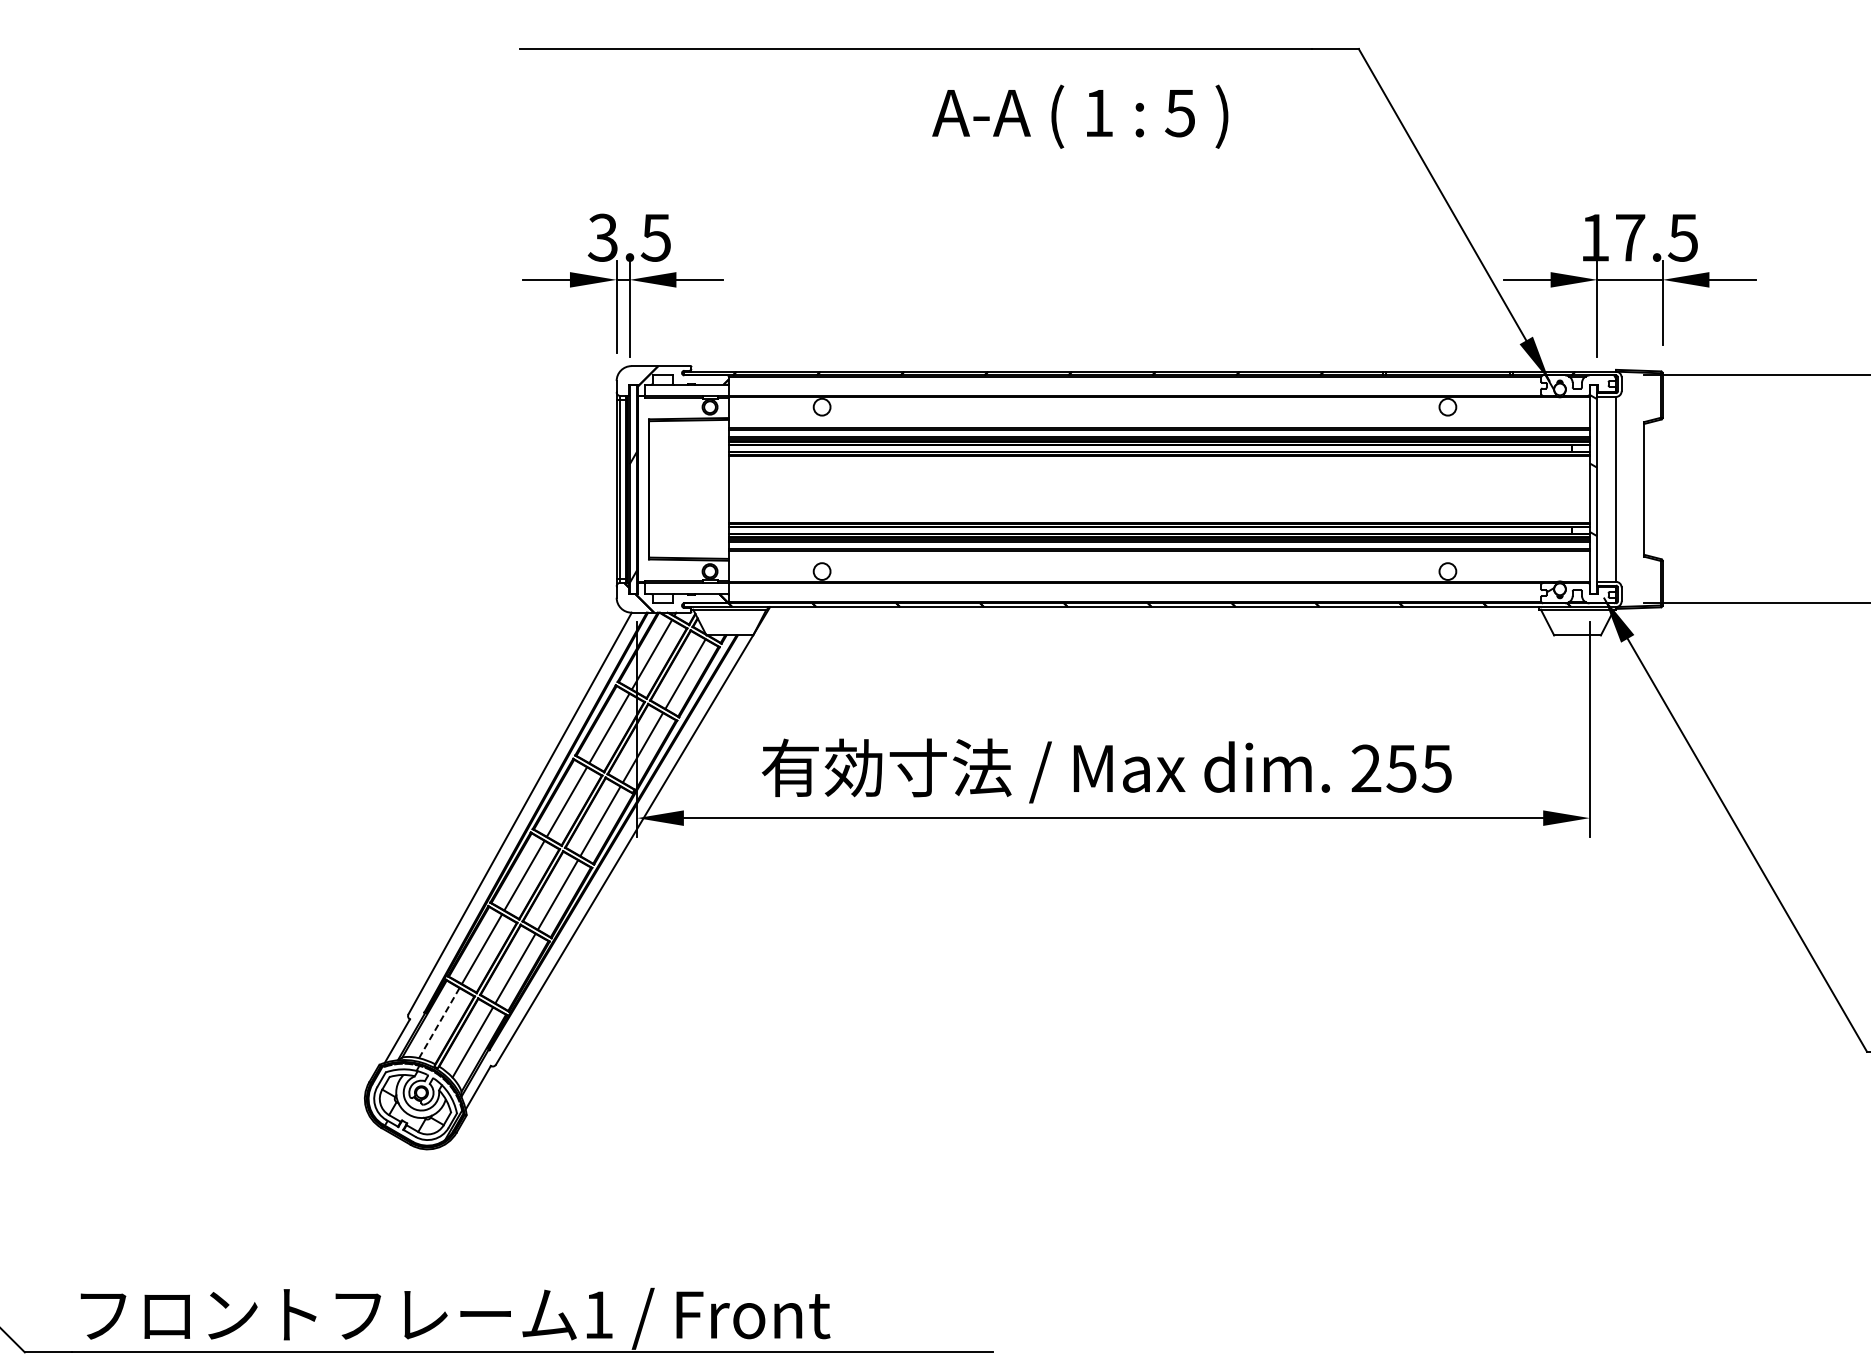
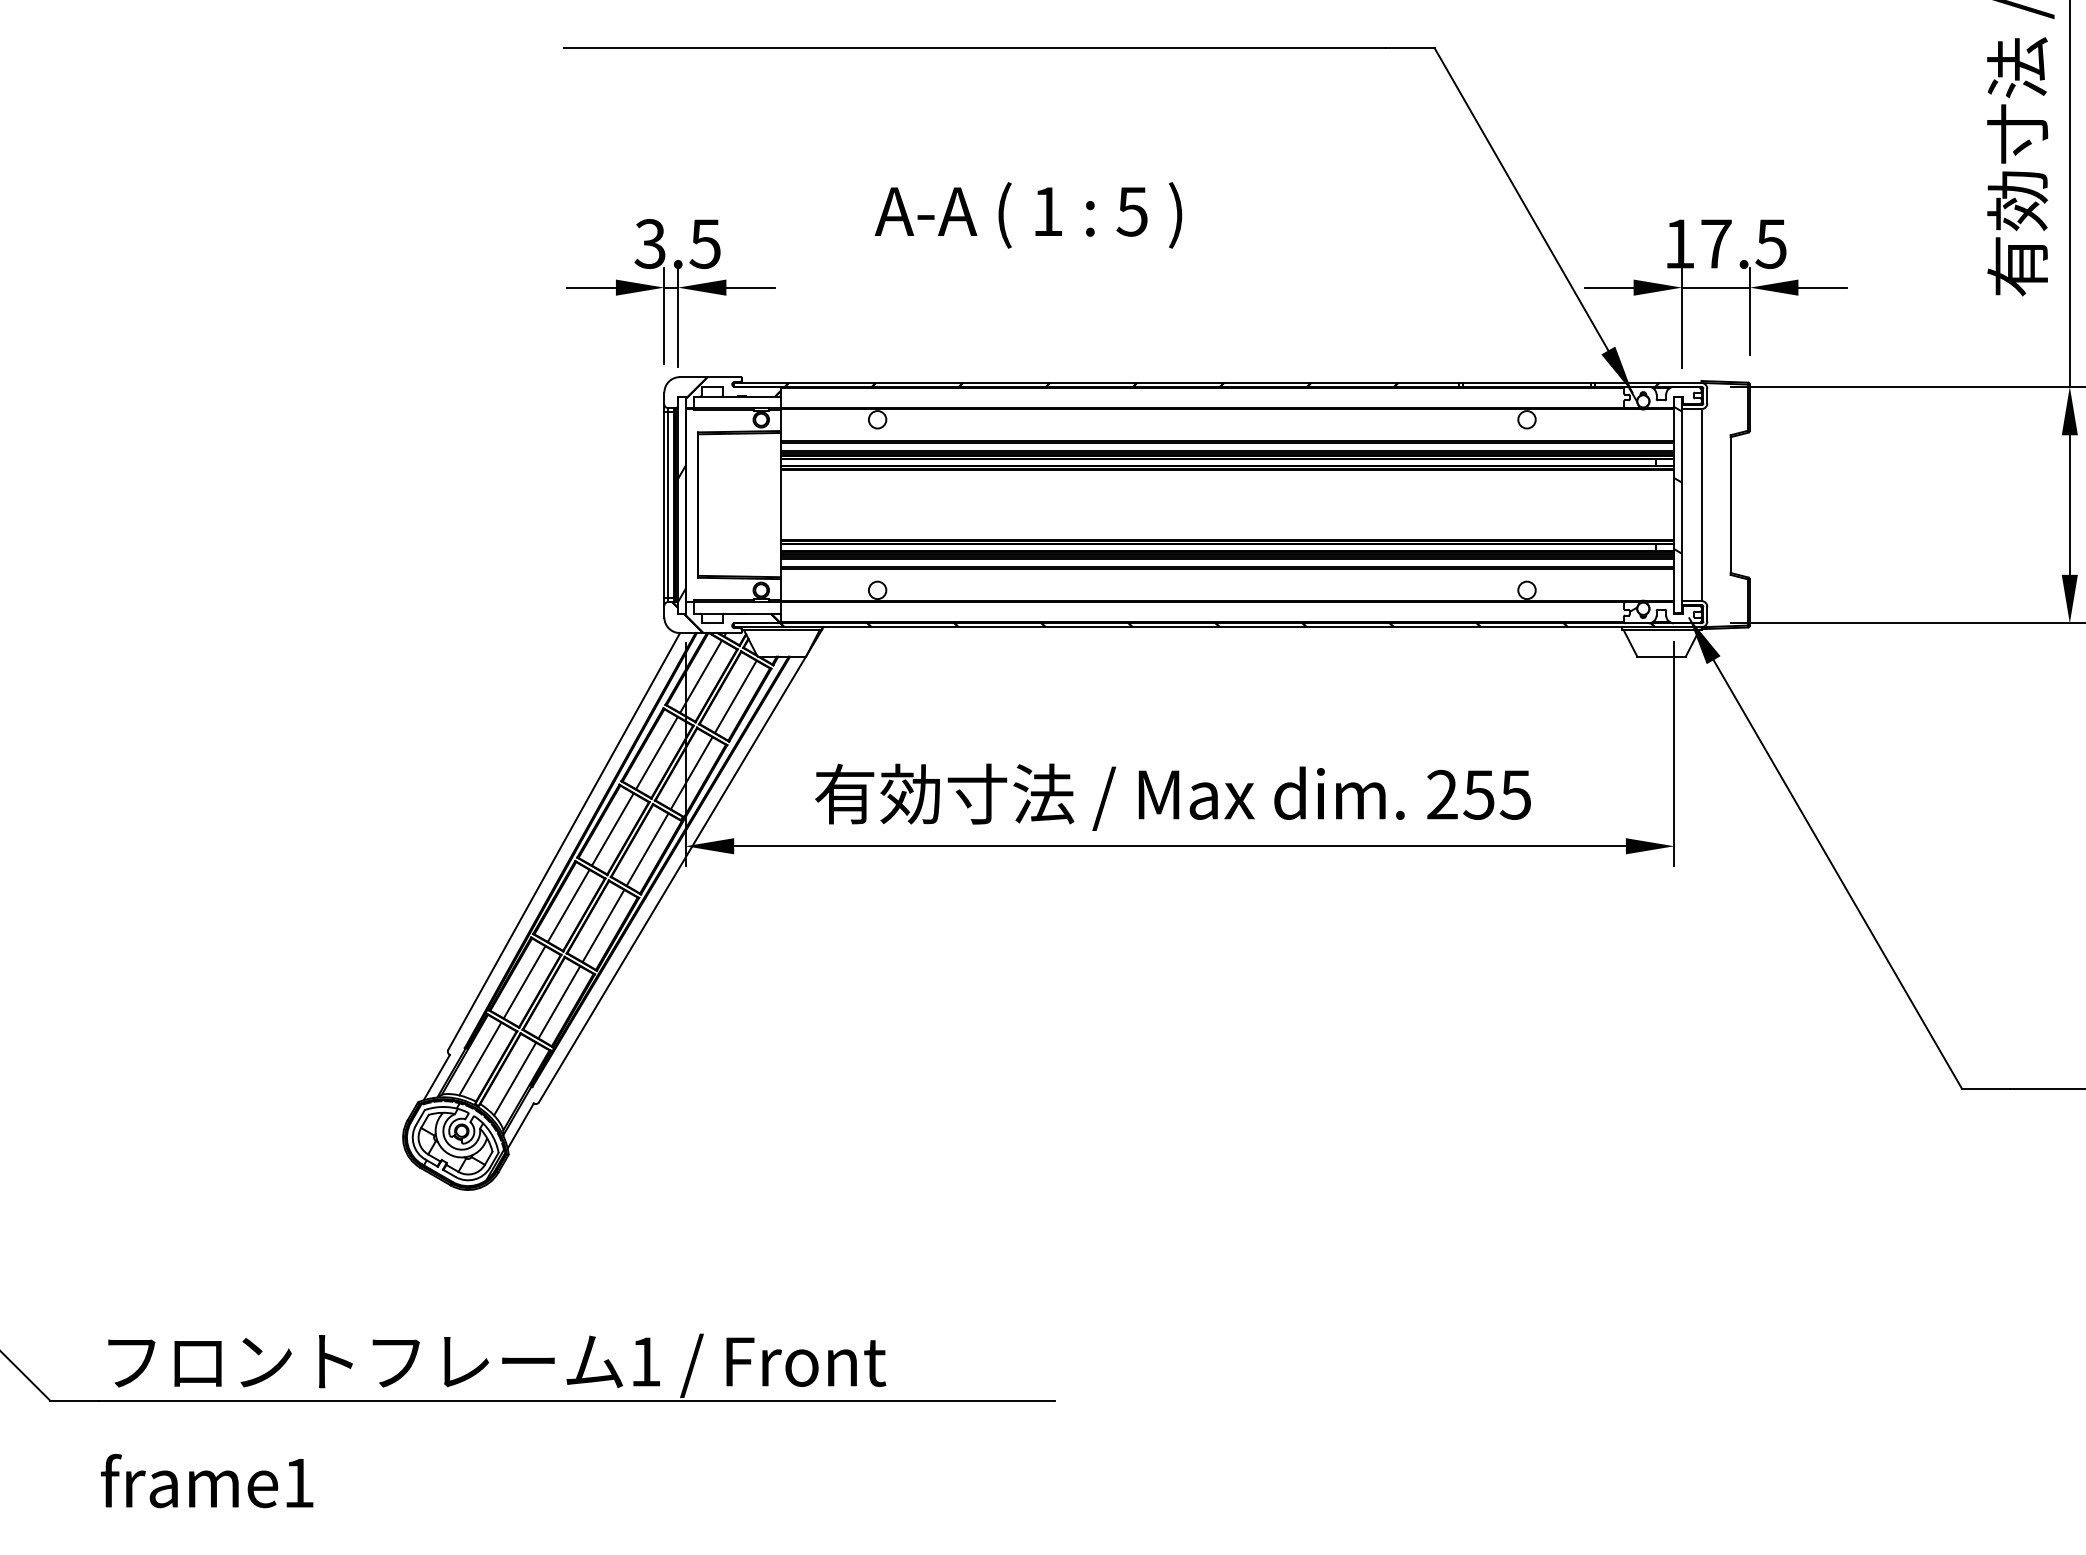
text: (1080, 116) -> (1028, 215), moved
line: (439, 1022) -> (480, 1058), dashed -> solid

